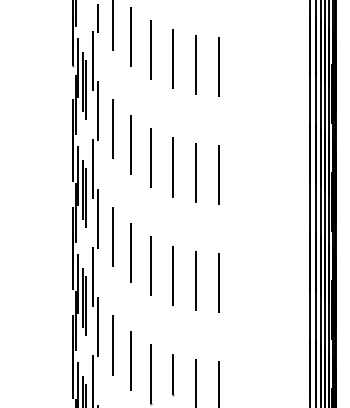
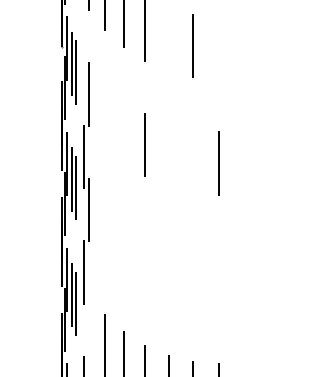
line: (172, 59) -> (168, 39), removed
line: (93, 60) -> (83, 40), removed
line: (219, 67) -> (218, 48), removed
line: (112, 129) -> (104, 114), removed
line: (130, 145) -> (123, 131), removed
line: (172, 167) -> (168, 155), removed
line: (195, 173) -> (193, 161), removed
line: (112, 237) -> (104, 230), removed
line: (130, 253) -> (123, 247), removed
line: (150, 266) -> (144, 261), removed
line: (172, 275) -> (168, 270), removed
line: (195, 281) -> (193, 277), removed
line: (219, 283) -> (218, 279), removed
line: (97, 326) -> (88, 325), removed

